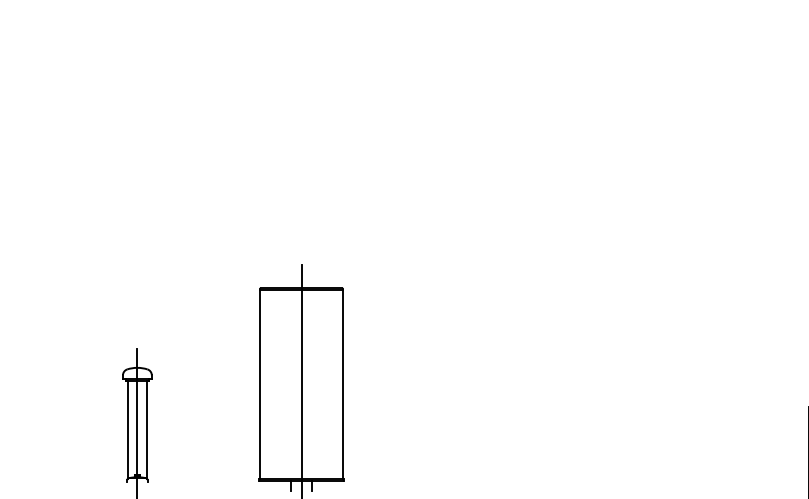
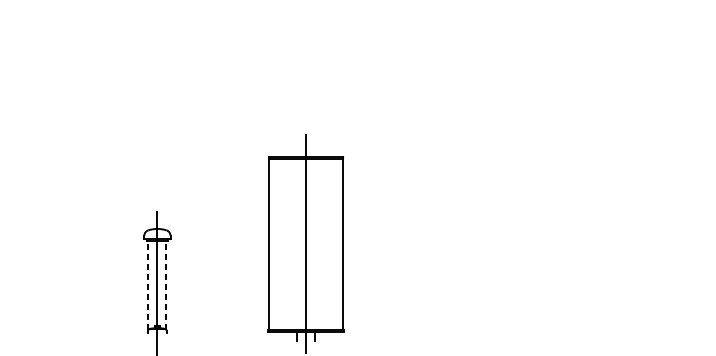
line: (127, 430) -> (148, 285), solid -> dashed
line: (147, 430) -> (166, 285), solid -> dashed

